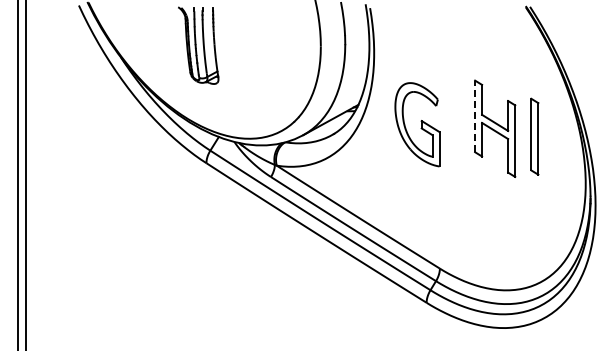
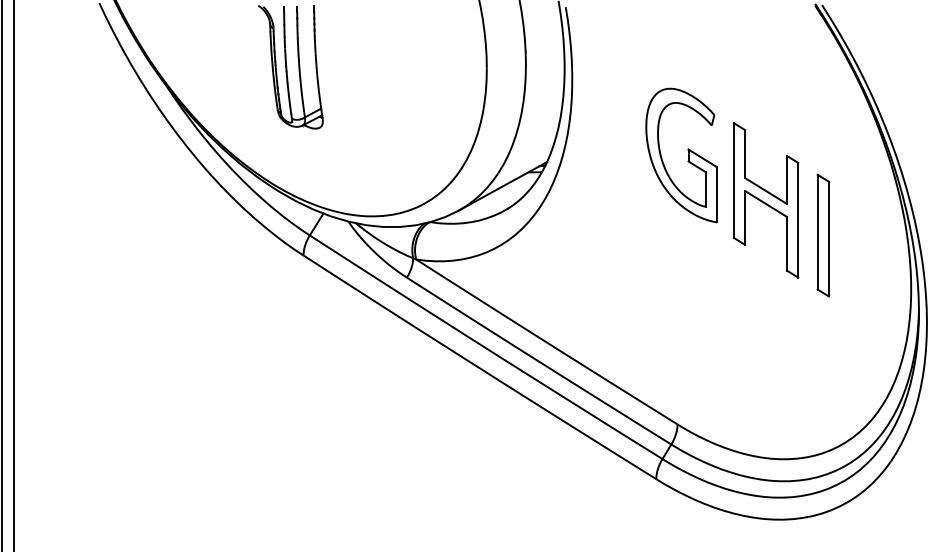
line: (475, 116) -> (734, 180), dashed -> solid
part: (417, 124) -> (681, 155), moved
part: (534, 136) -> (822, 235), moved

